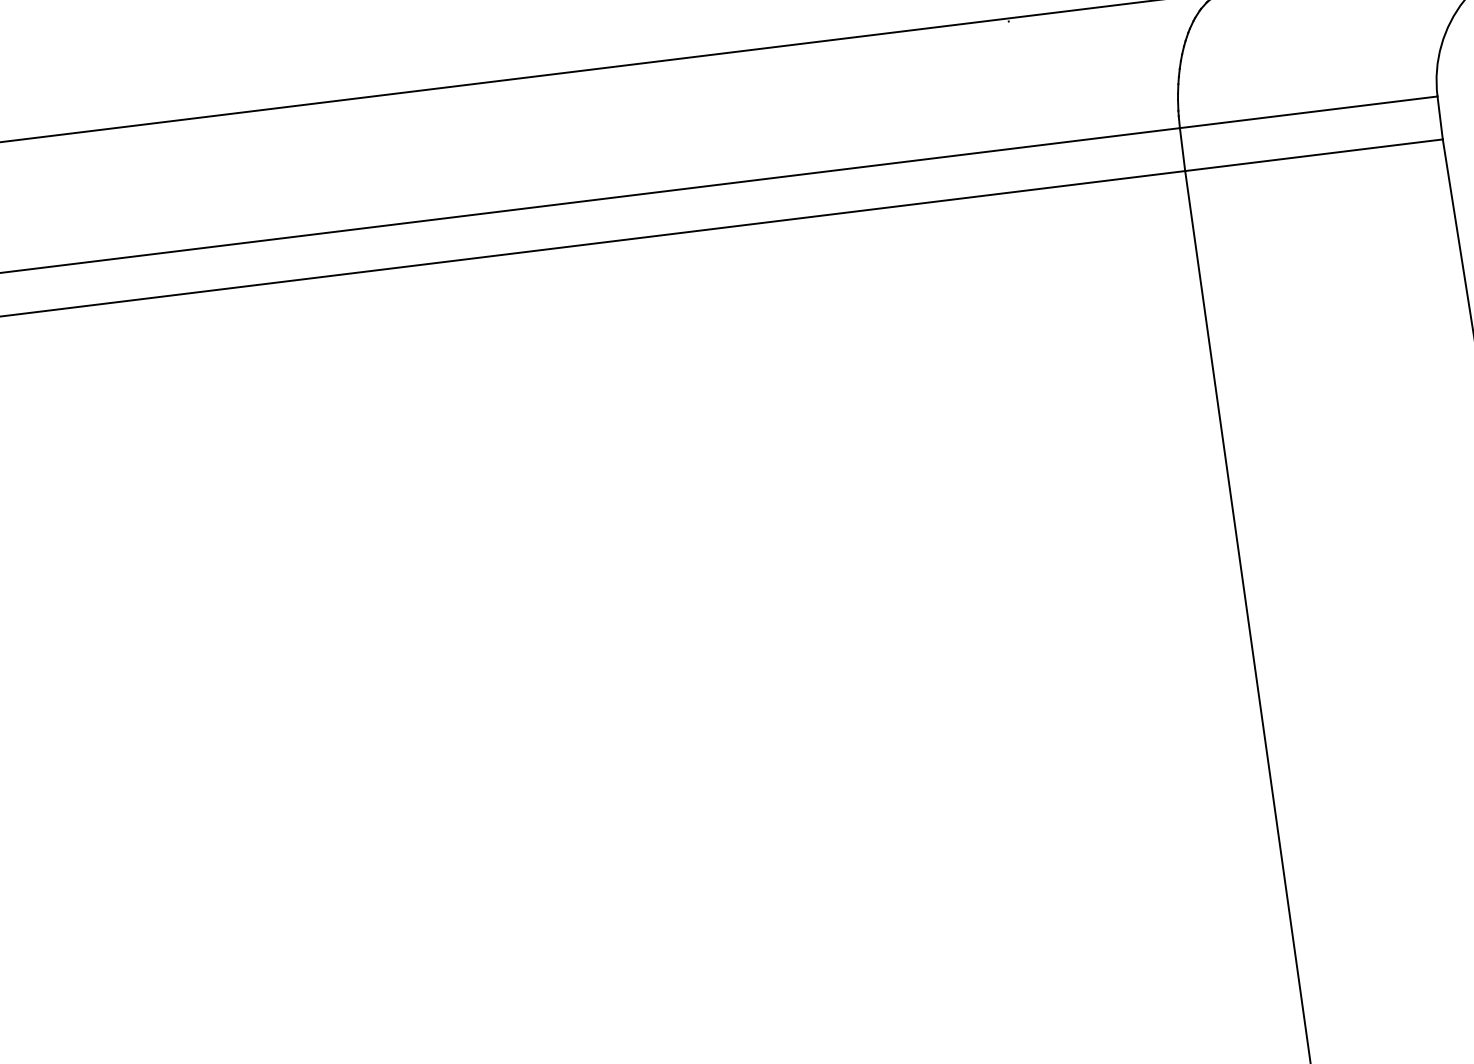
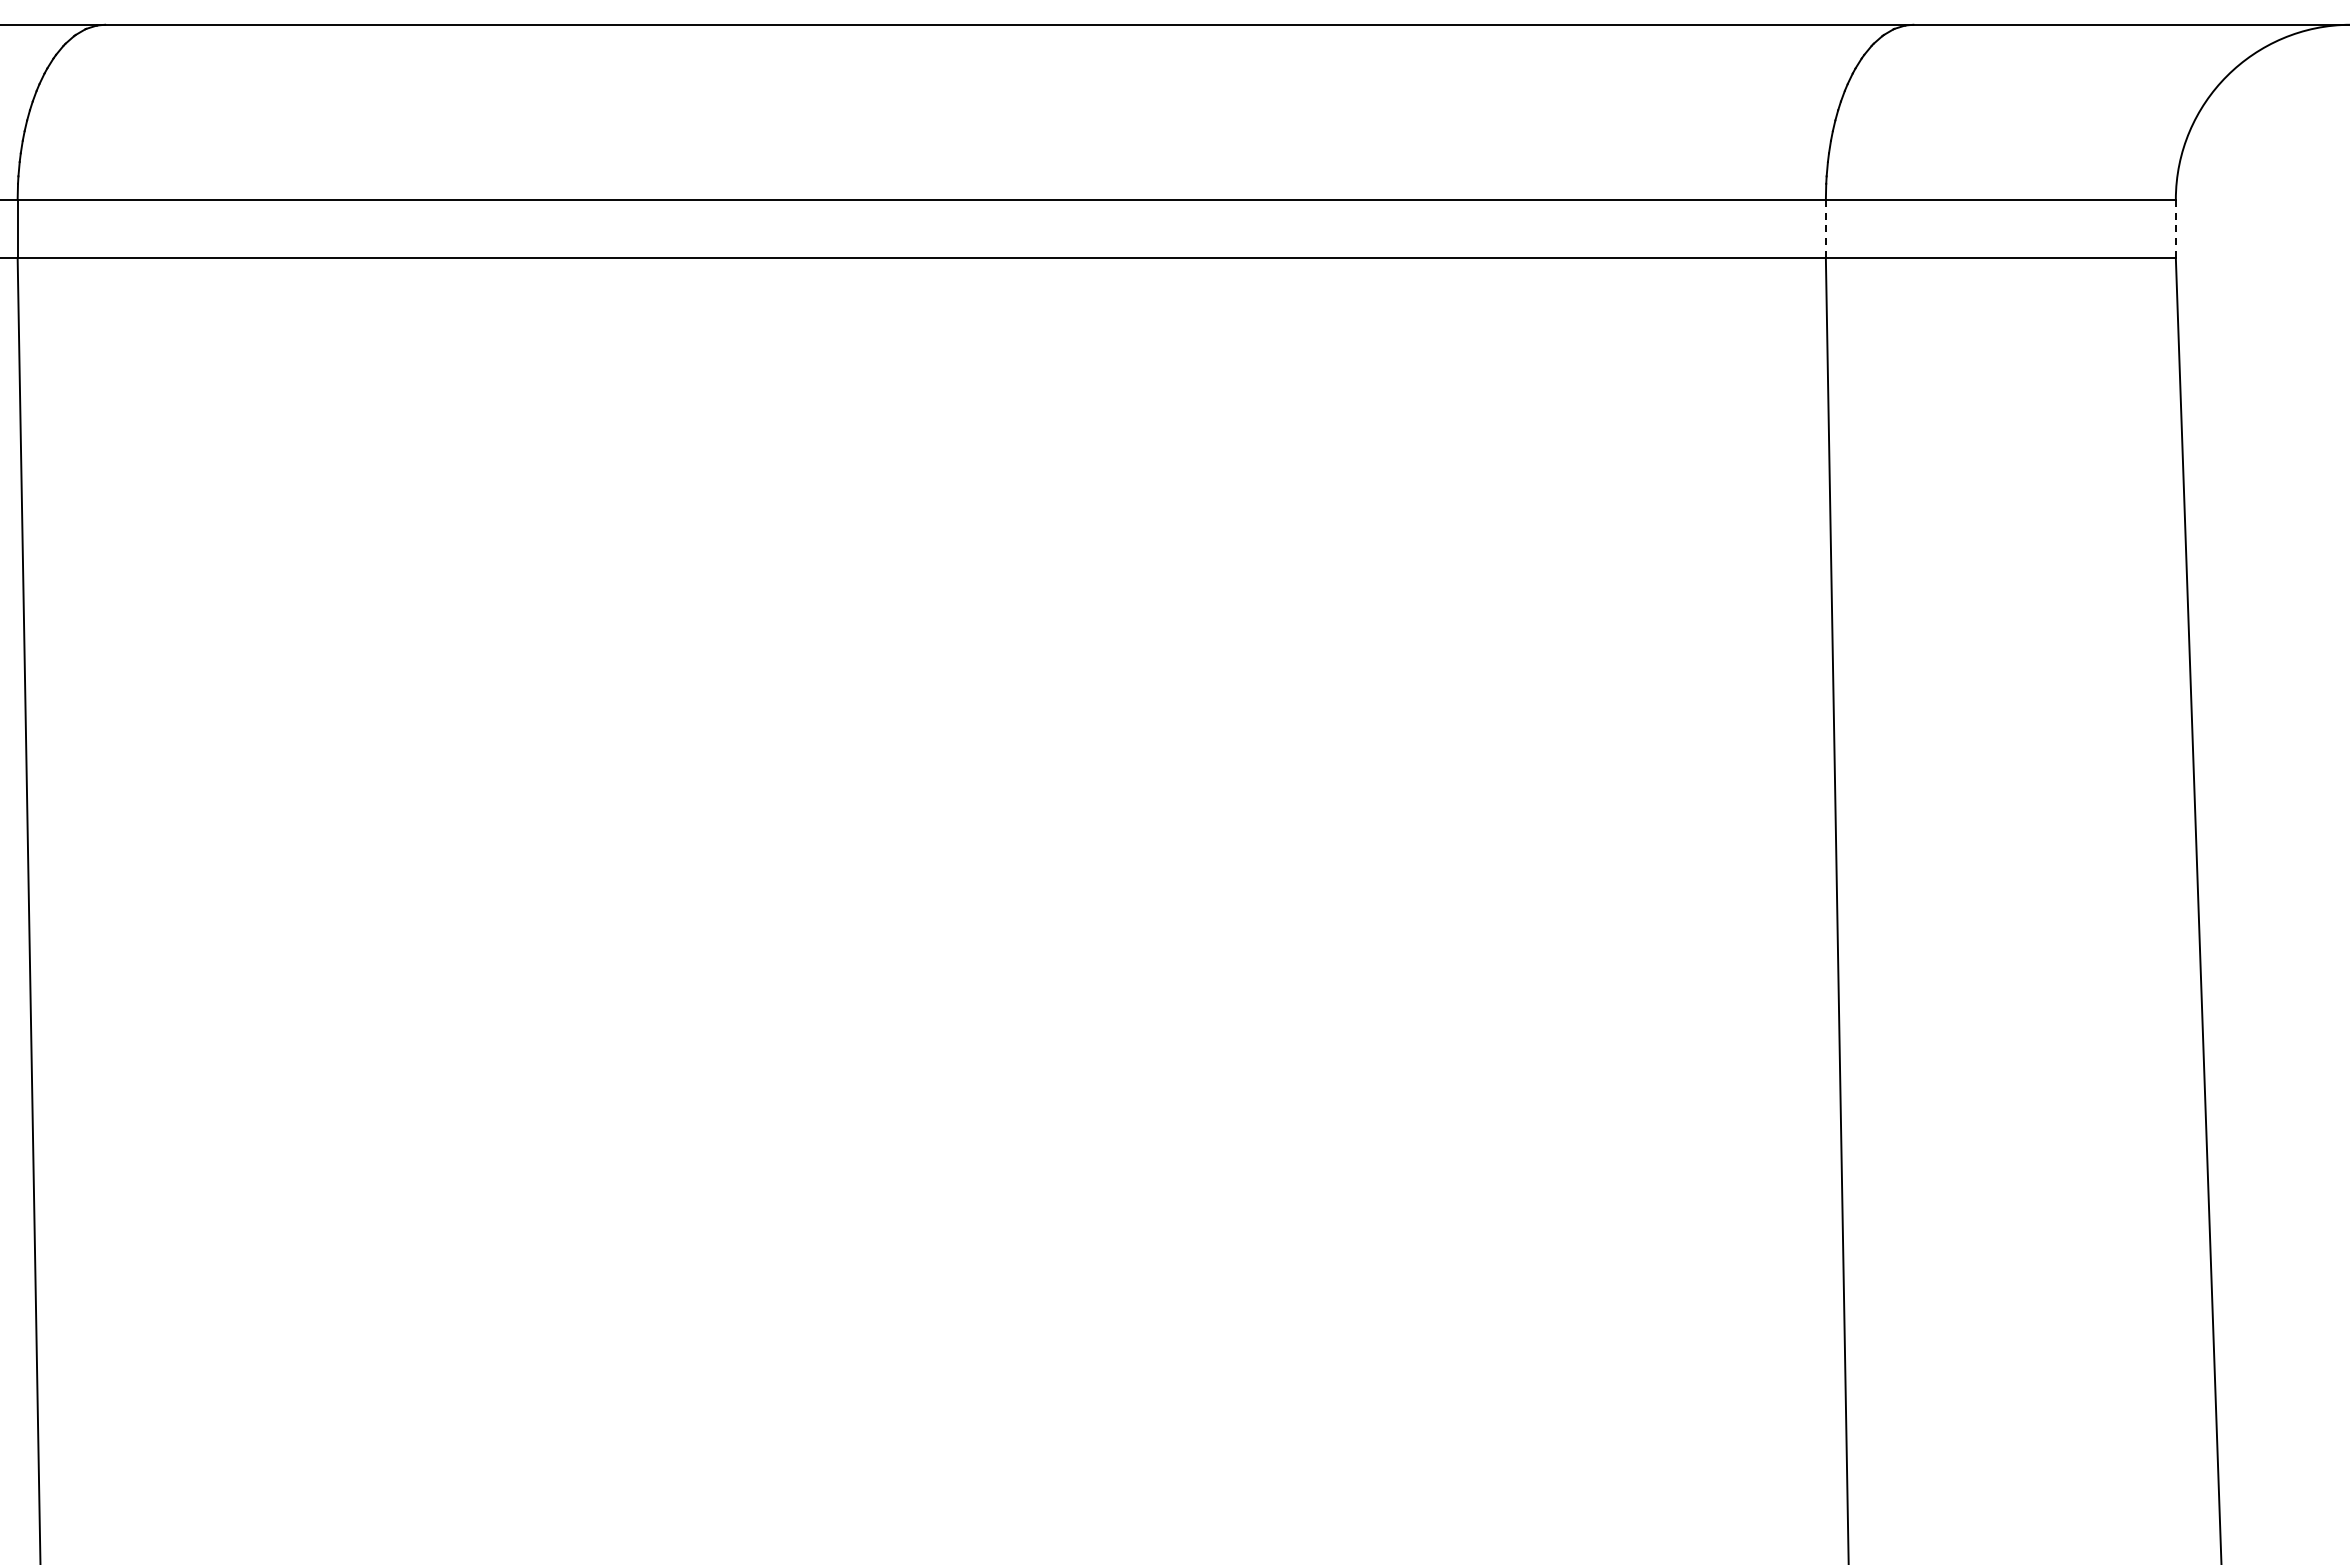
line: (1439, 118) -> (2175, 229), solid -> dashed
line: (1182, 149) -> (1825, 228), solid -> dashed

